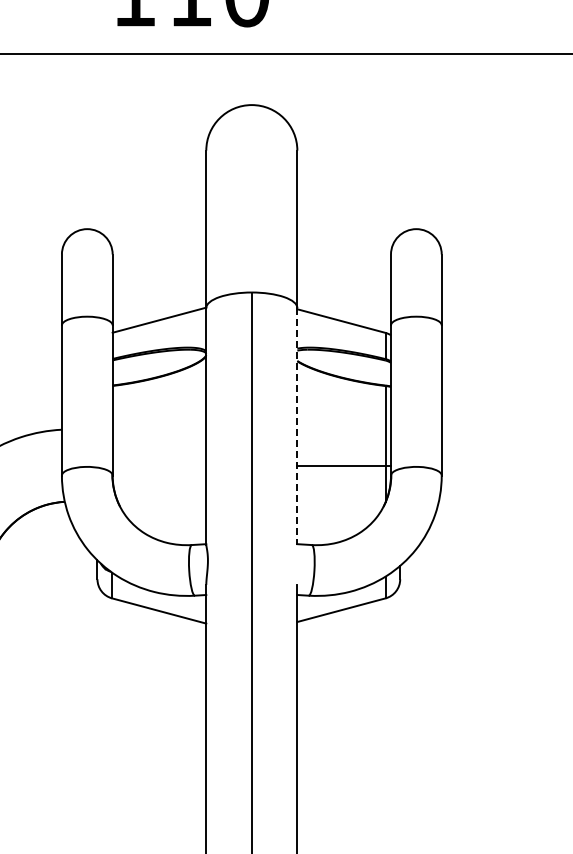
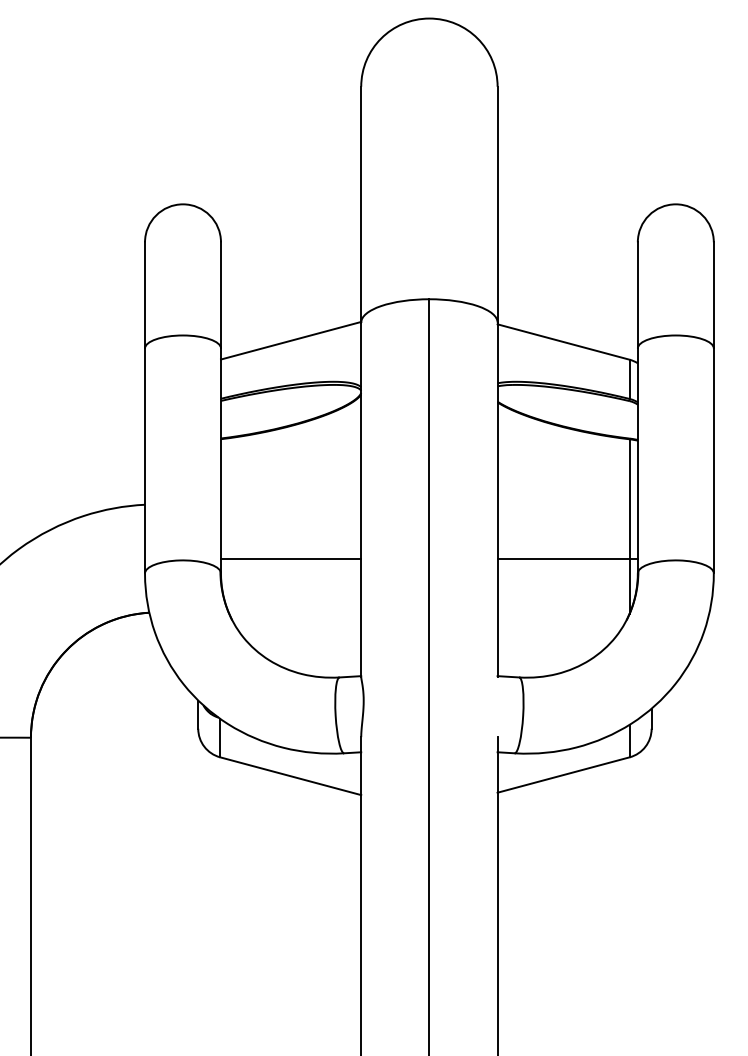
line: (297, 426) -> (497, 499), dashed -> solid
line: (159, 465) -> (291, 558), added

